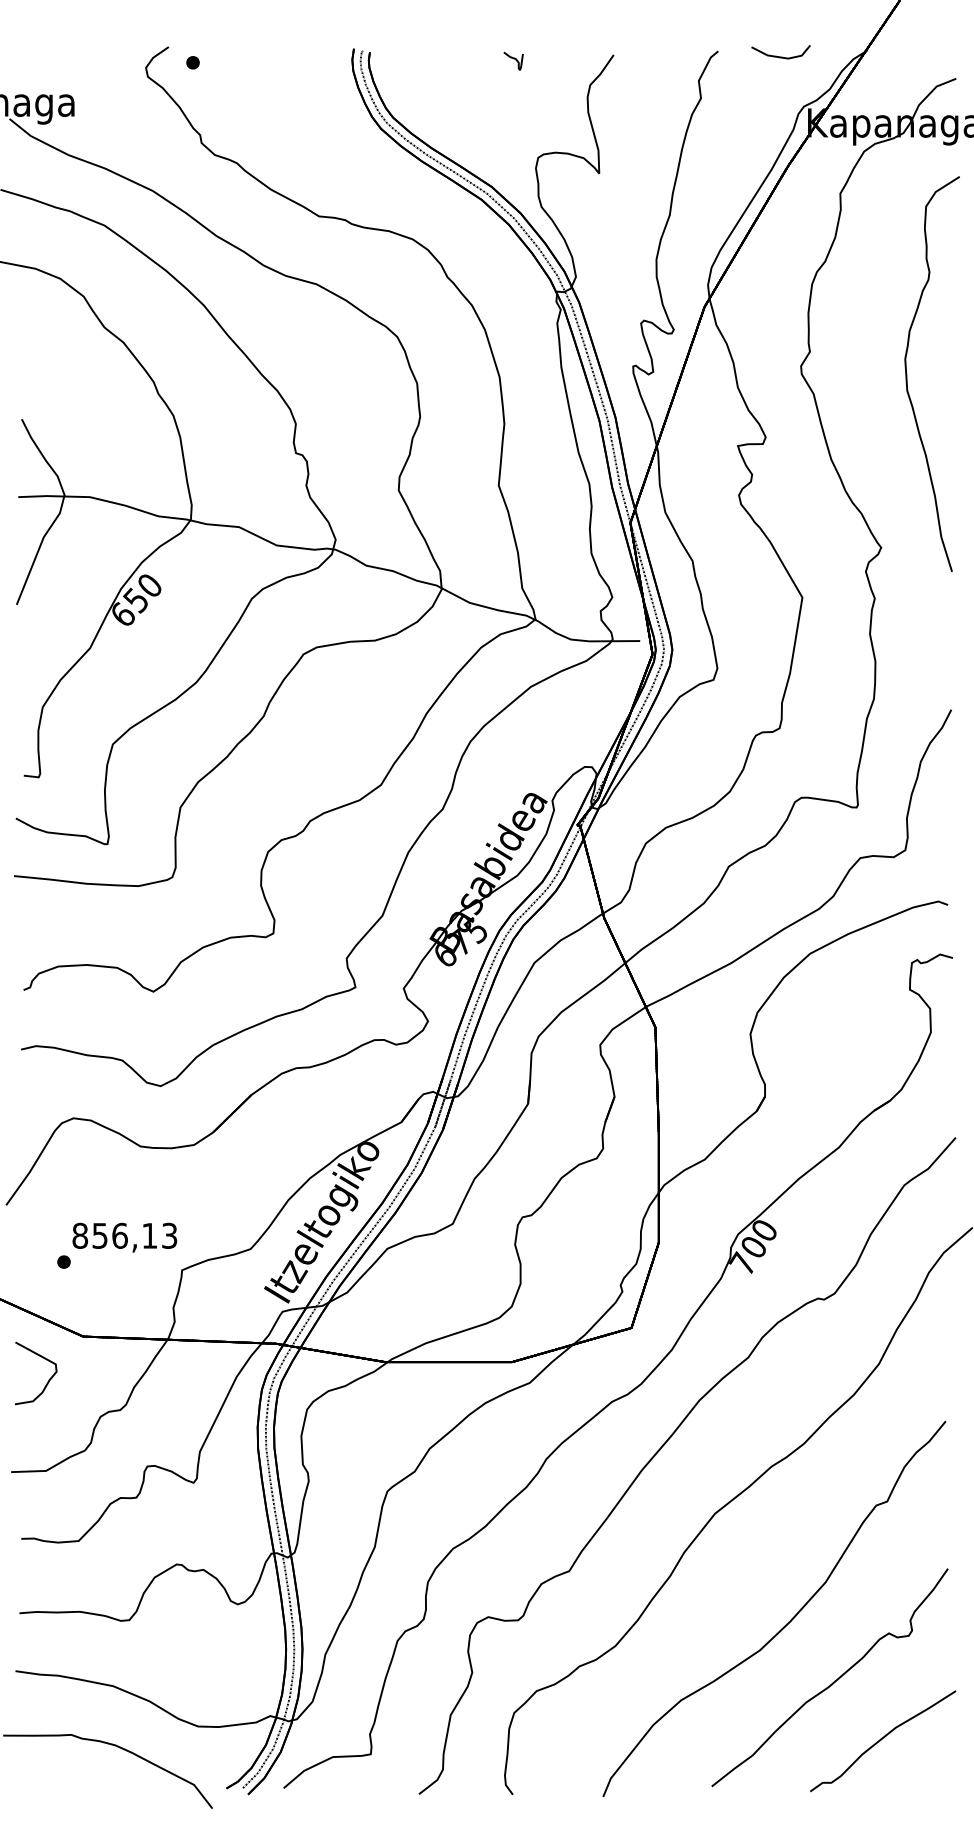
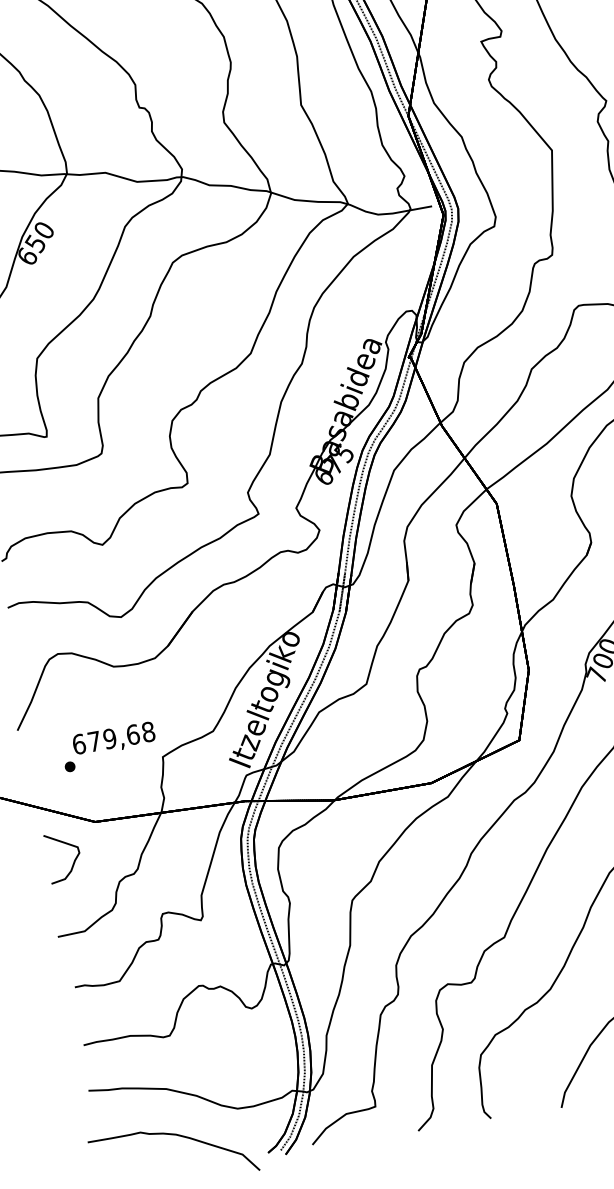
text: (124, 1235) -> (113, 737), 856,13 -> 679,68

